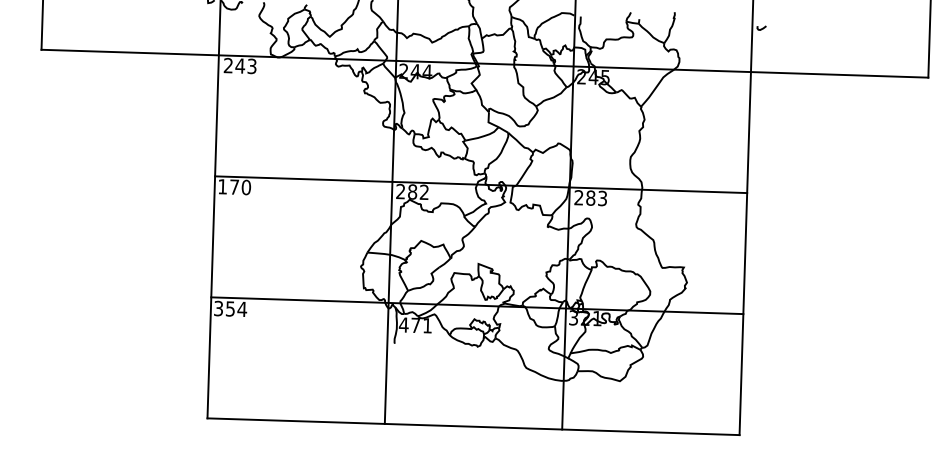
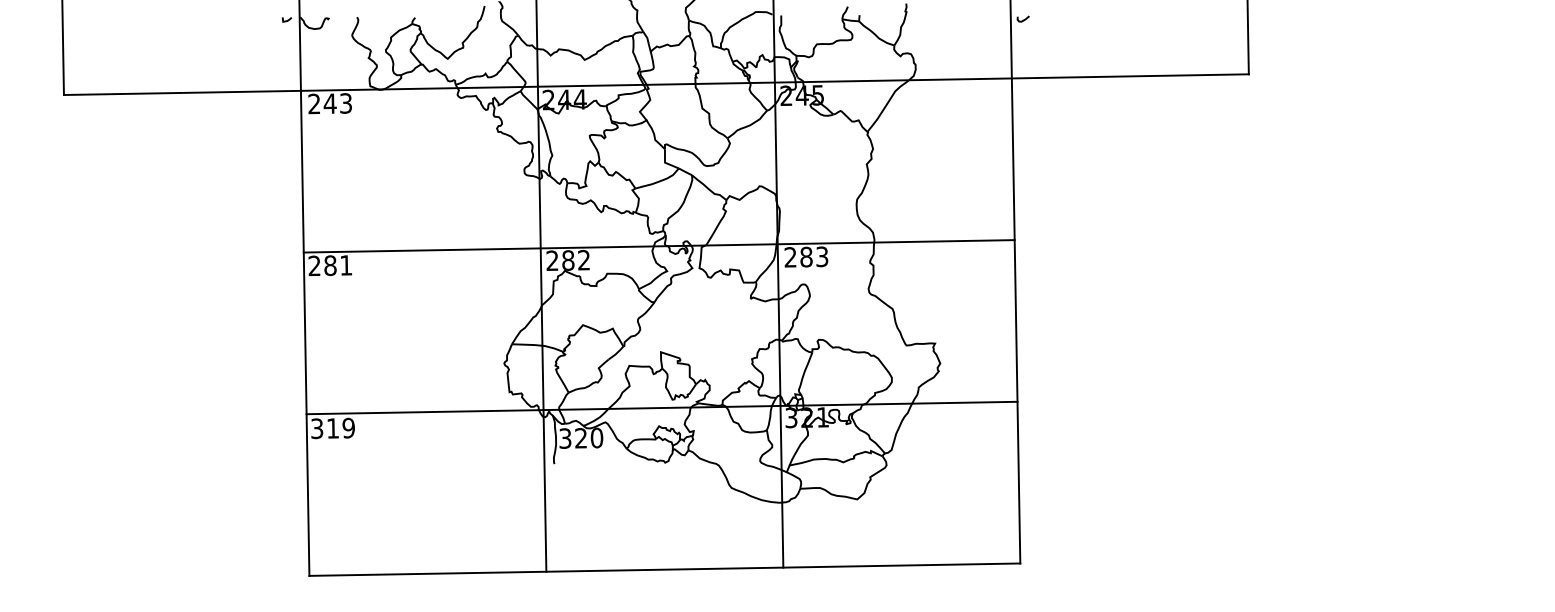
text: (234, 187) -> (330, 265), 170 -> 281
text: (236, 308) -> (341, 427), 354 -> 319
text: (415, 324) -> (580, 437), 471 -> 320

